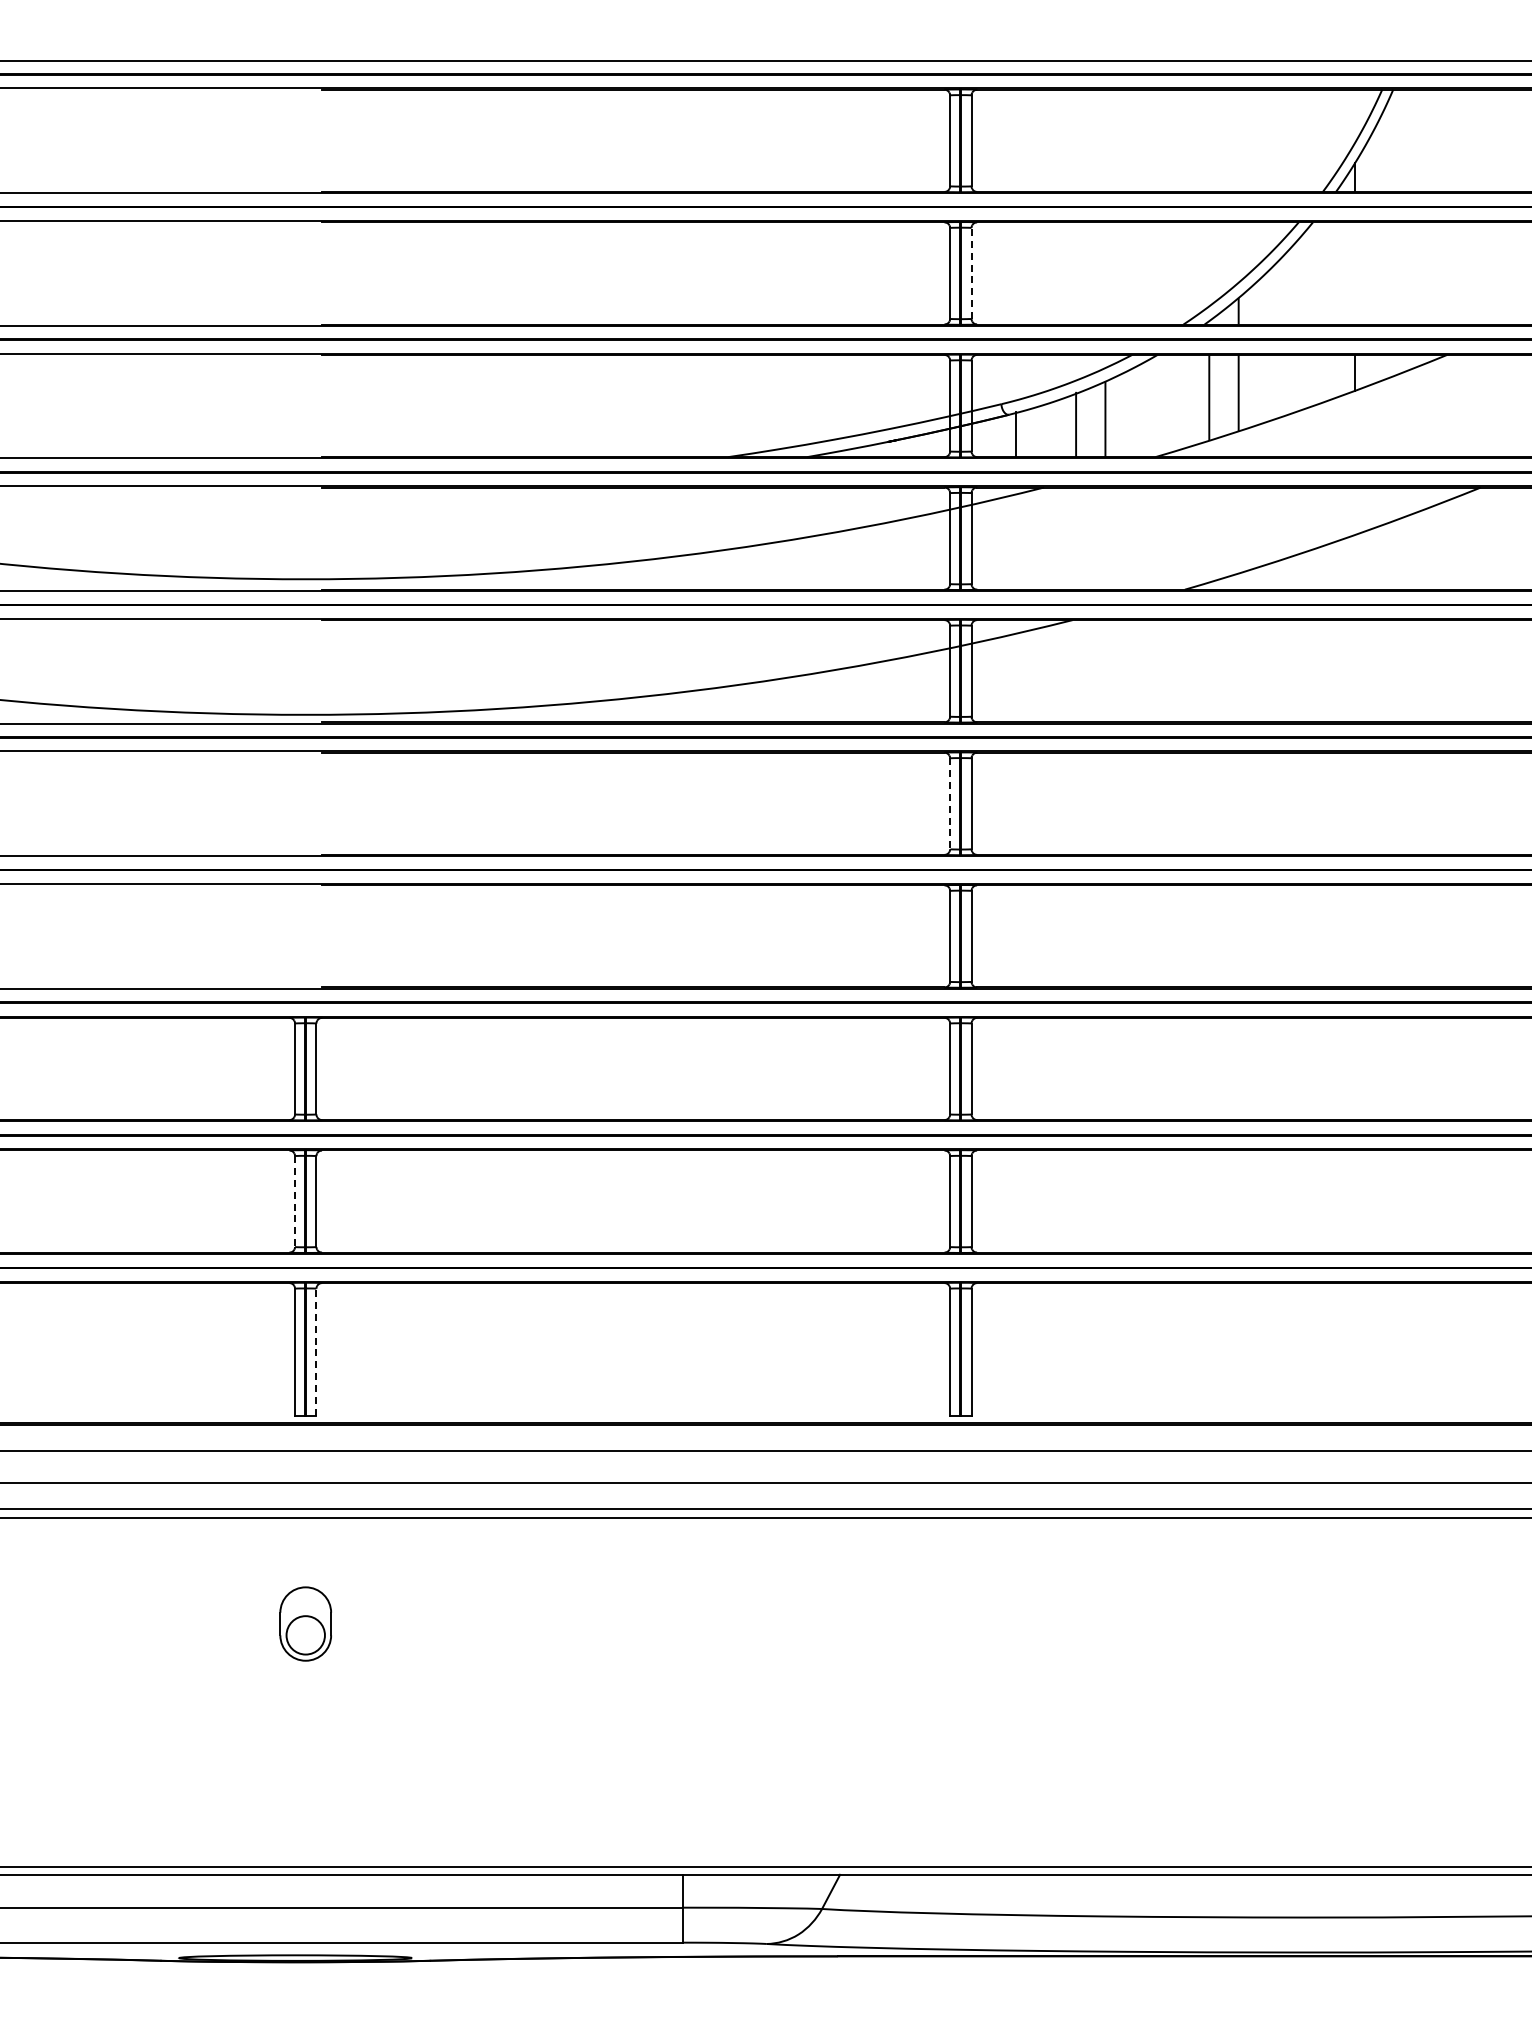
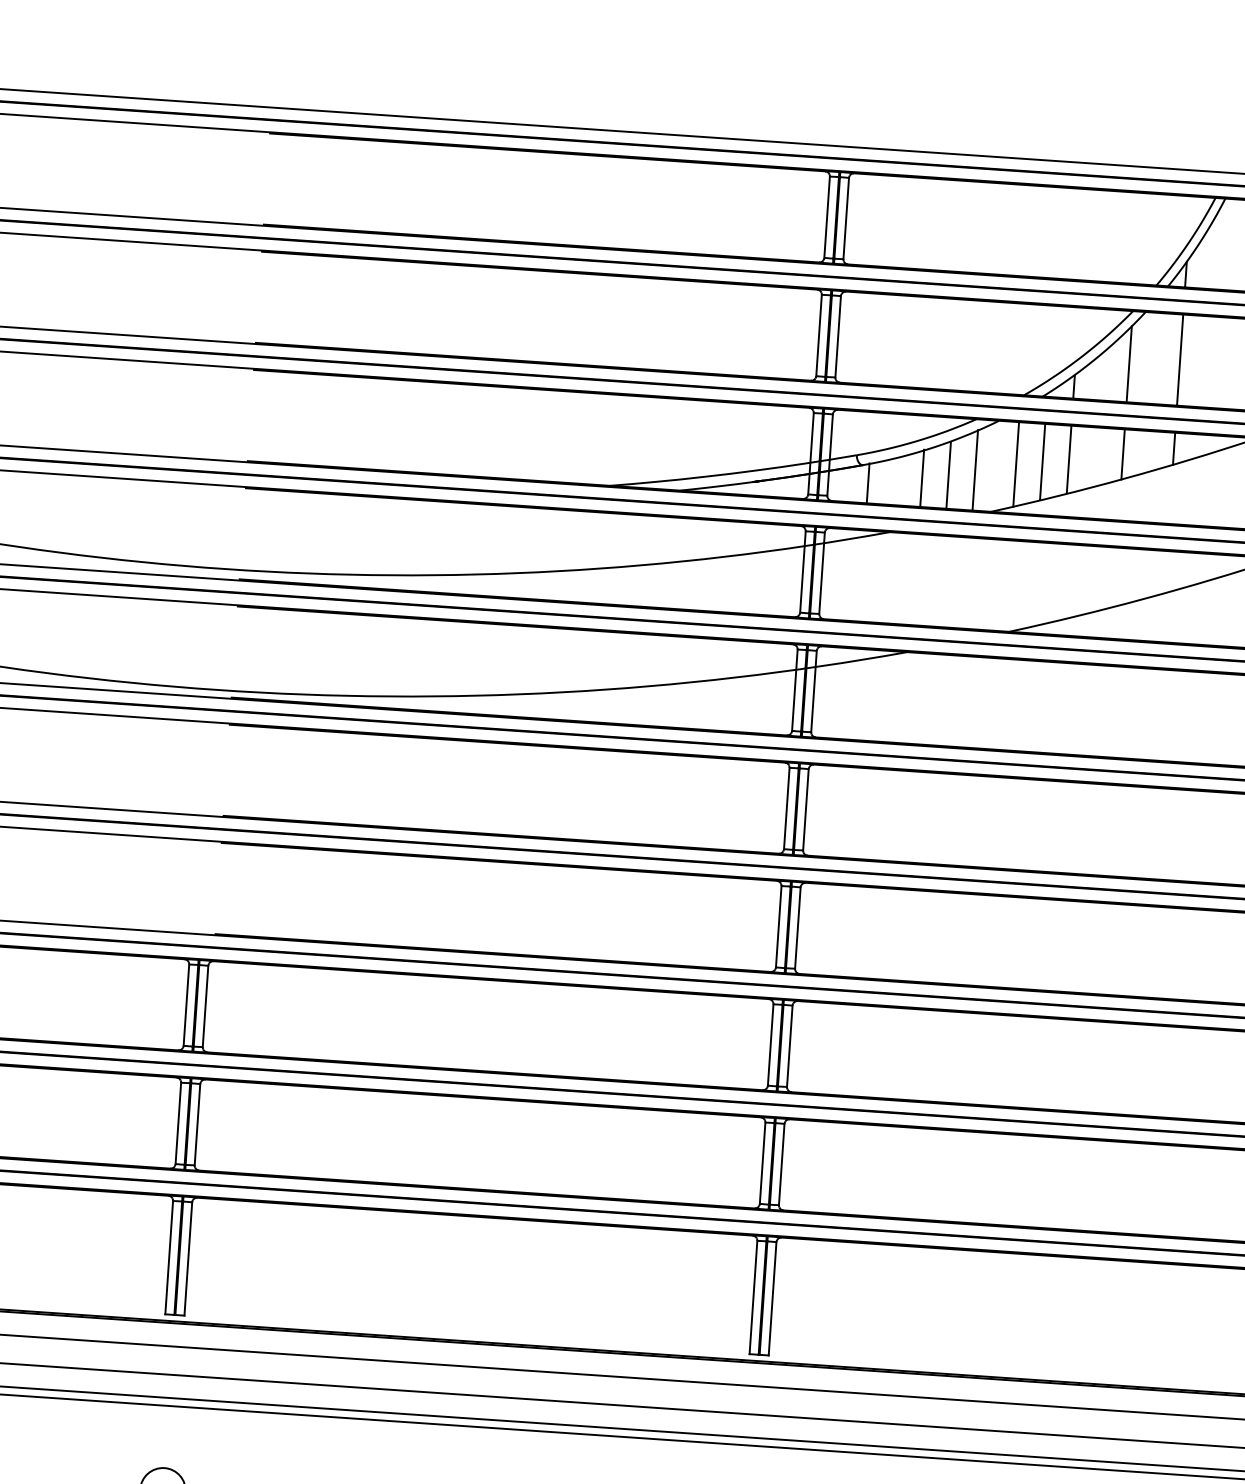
line: (971, 272) -> (838, 335), dashed -> solid
line: (1355, 273) -> (1180, 360), added
line: (1298, 281) -> (1129, 363), added
line: (1298, 382) -> (1123, 453), added
line: (1179, 401) -> (1015, 463), added
line: (1134, 411) -> (975, 469), added
line: (950, 804) -> (787, 809), dashed -> solid
line: (295, 1202) -> (178, 1124), dashed -> solid
line: (316, 1351) -> (188, 1258), dashed -> solid

